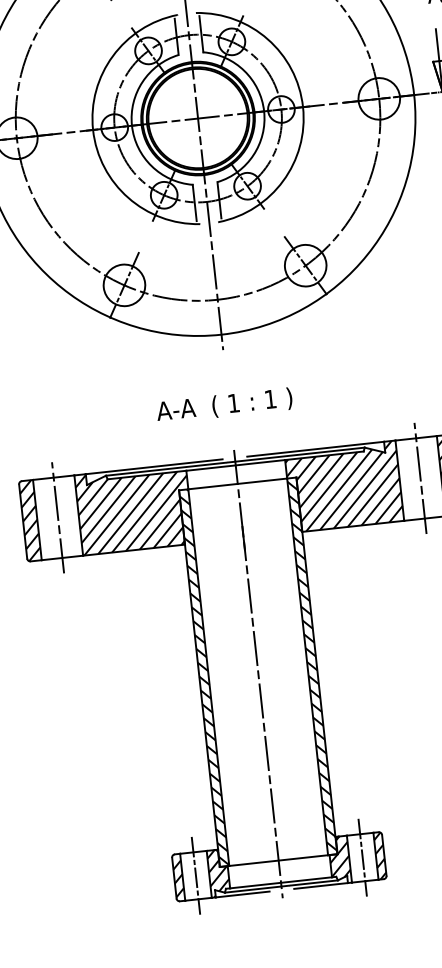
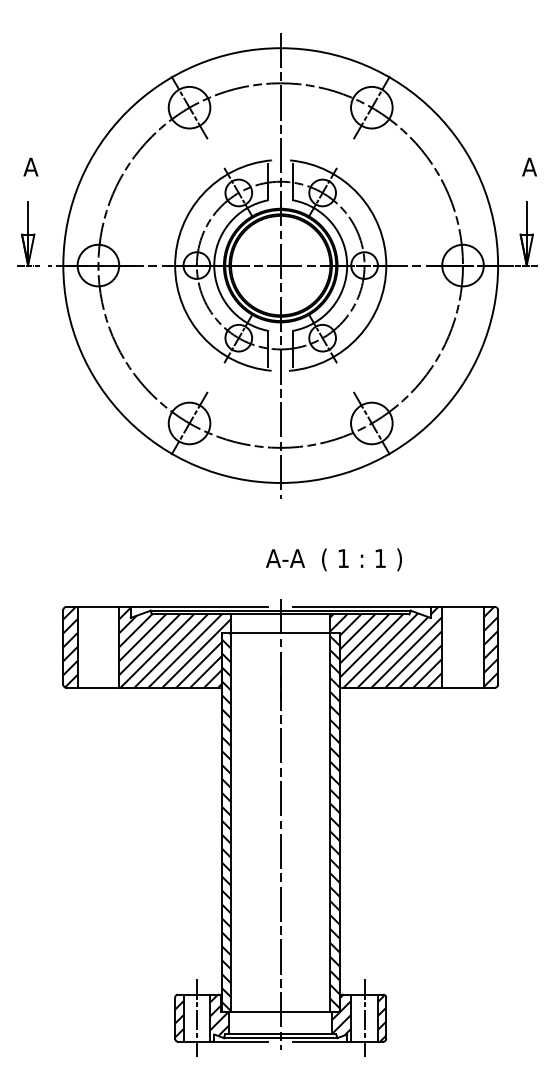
text: (224, 405) -> (334, 559), moved
line: (421, 478) -> (463, 647), removed
line: (58, 517) -> (98, 647), removed

